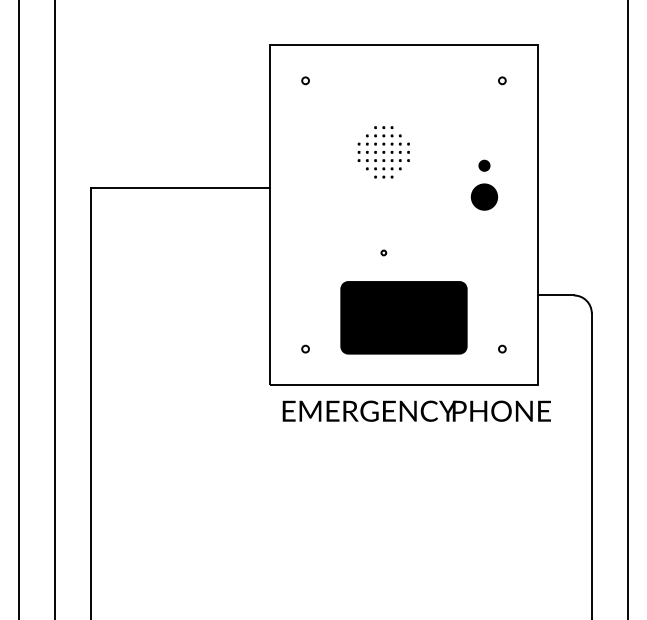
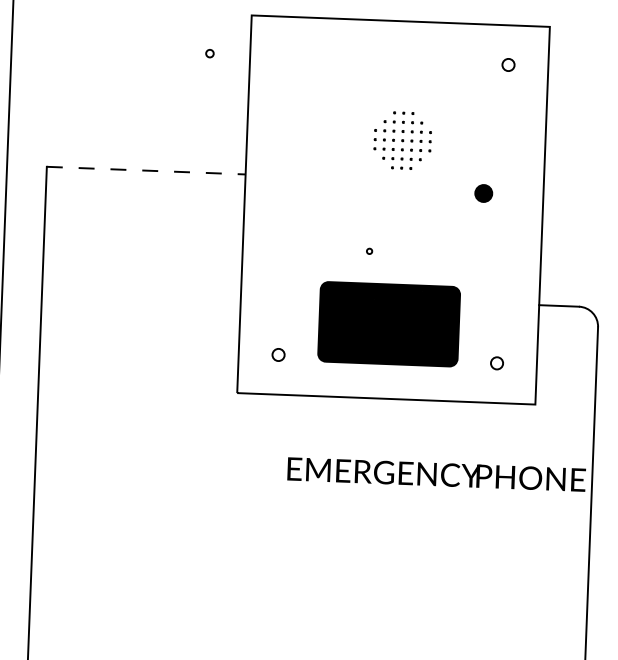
circle: (305, 80) -> (209, 53), moved
circle: (502, 80) -> (508, 64), size x1.6
part: (383, 152) -> (402, 140), moved
part: (484, 165) -> (485, 158), removed
line: (180, 188) -> (146, 171), solid -> dashed
part: (484, 196) -> (483, 192), size x0.6
circle: (305, 348) -> (278, 354), size x1.6
circle: (502, 348) -> (497, 362), size x1.6
text: (416, 410) -> (436, 473), moved

